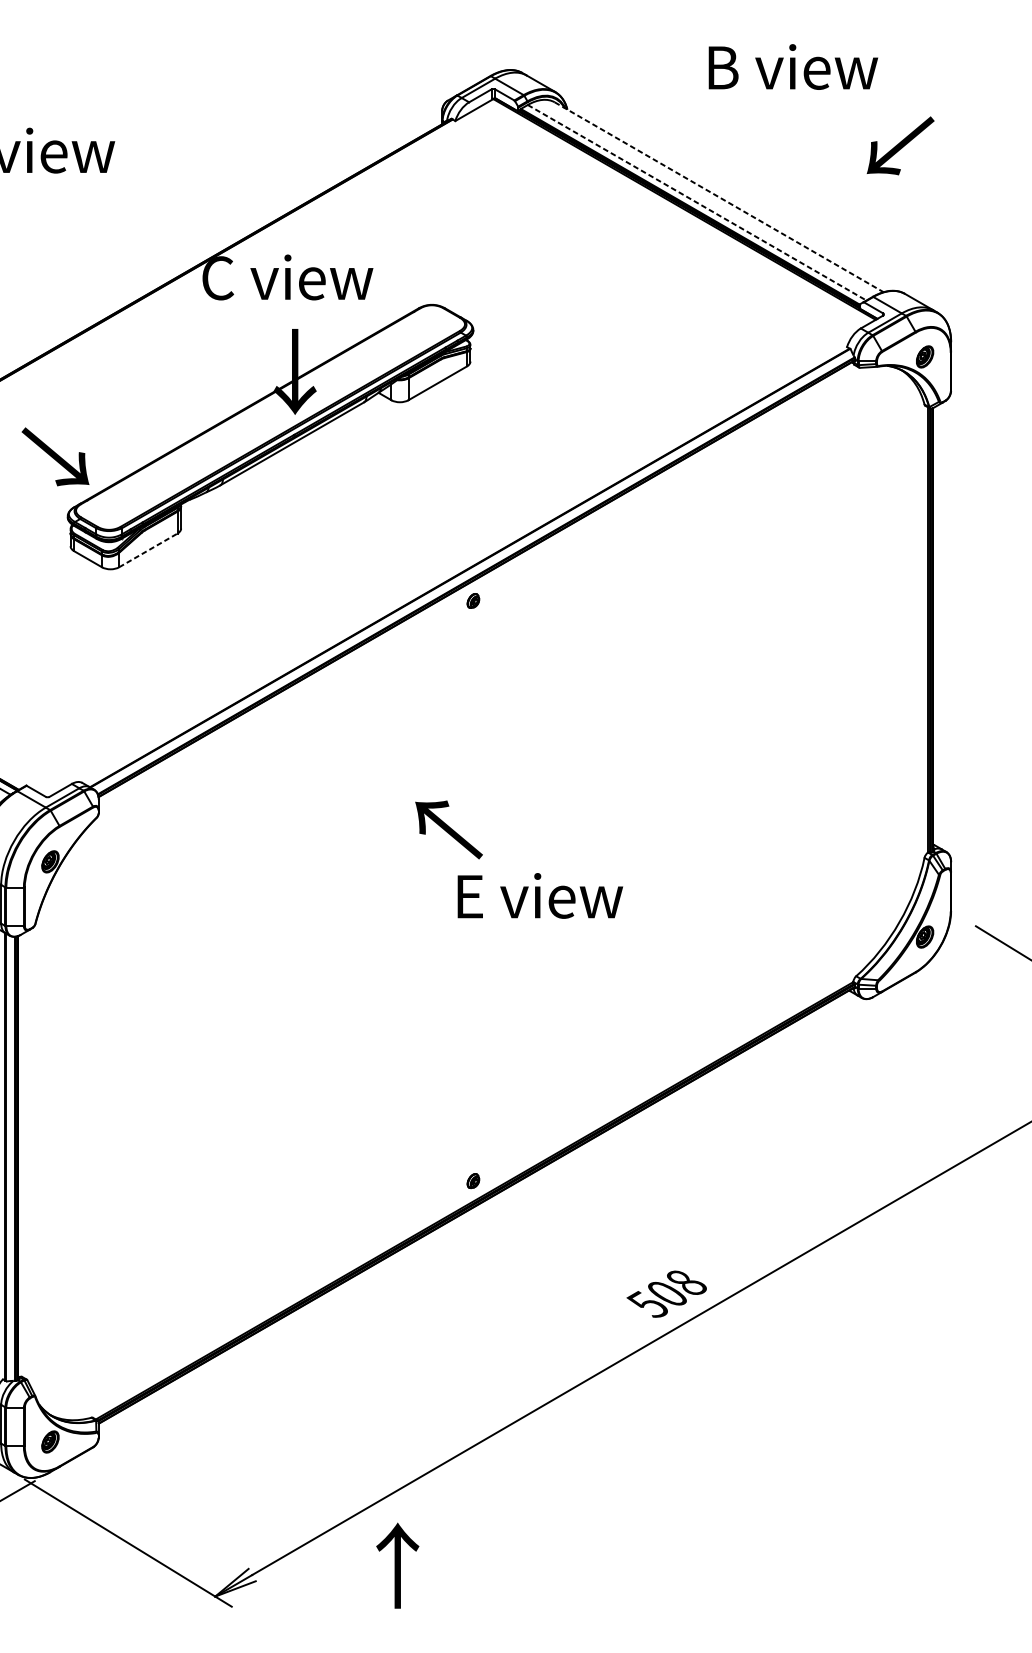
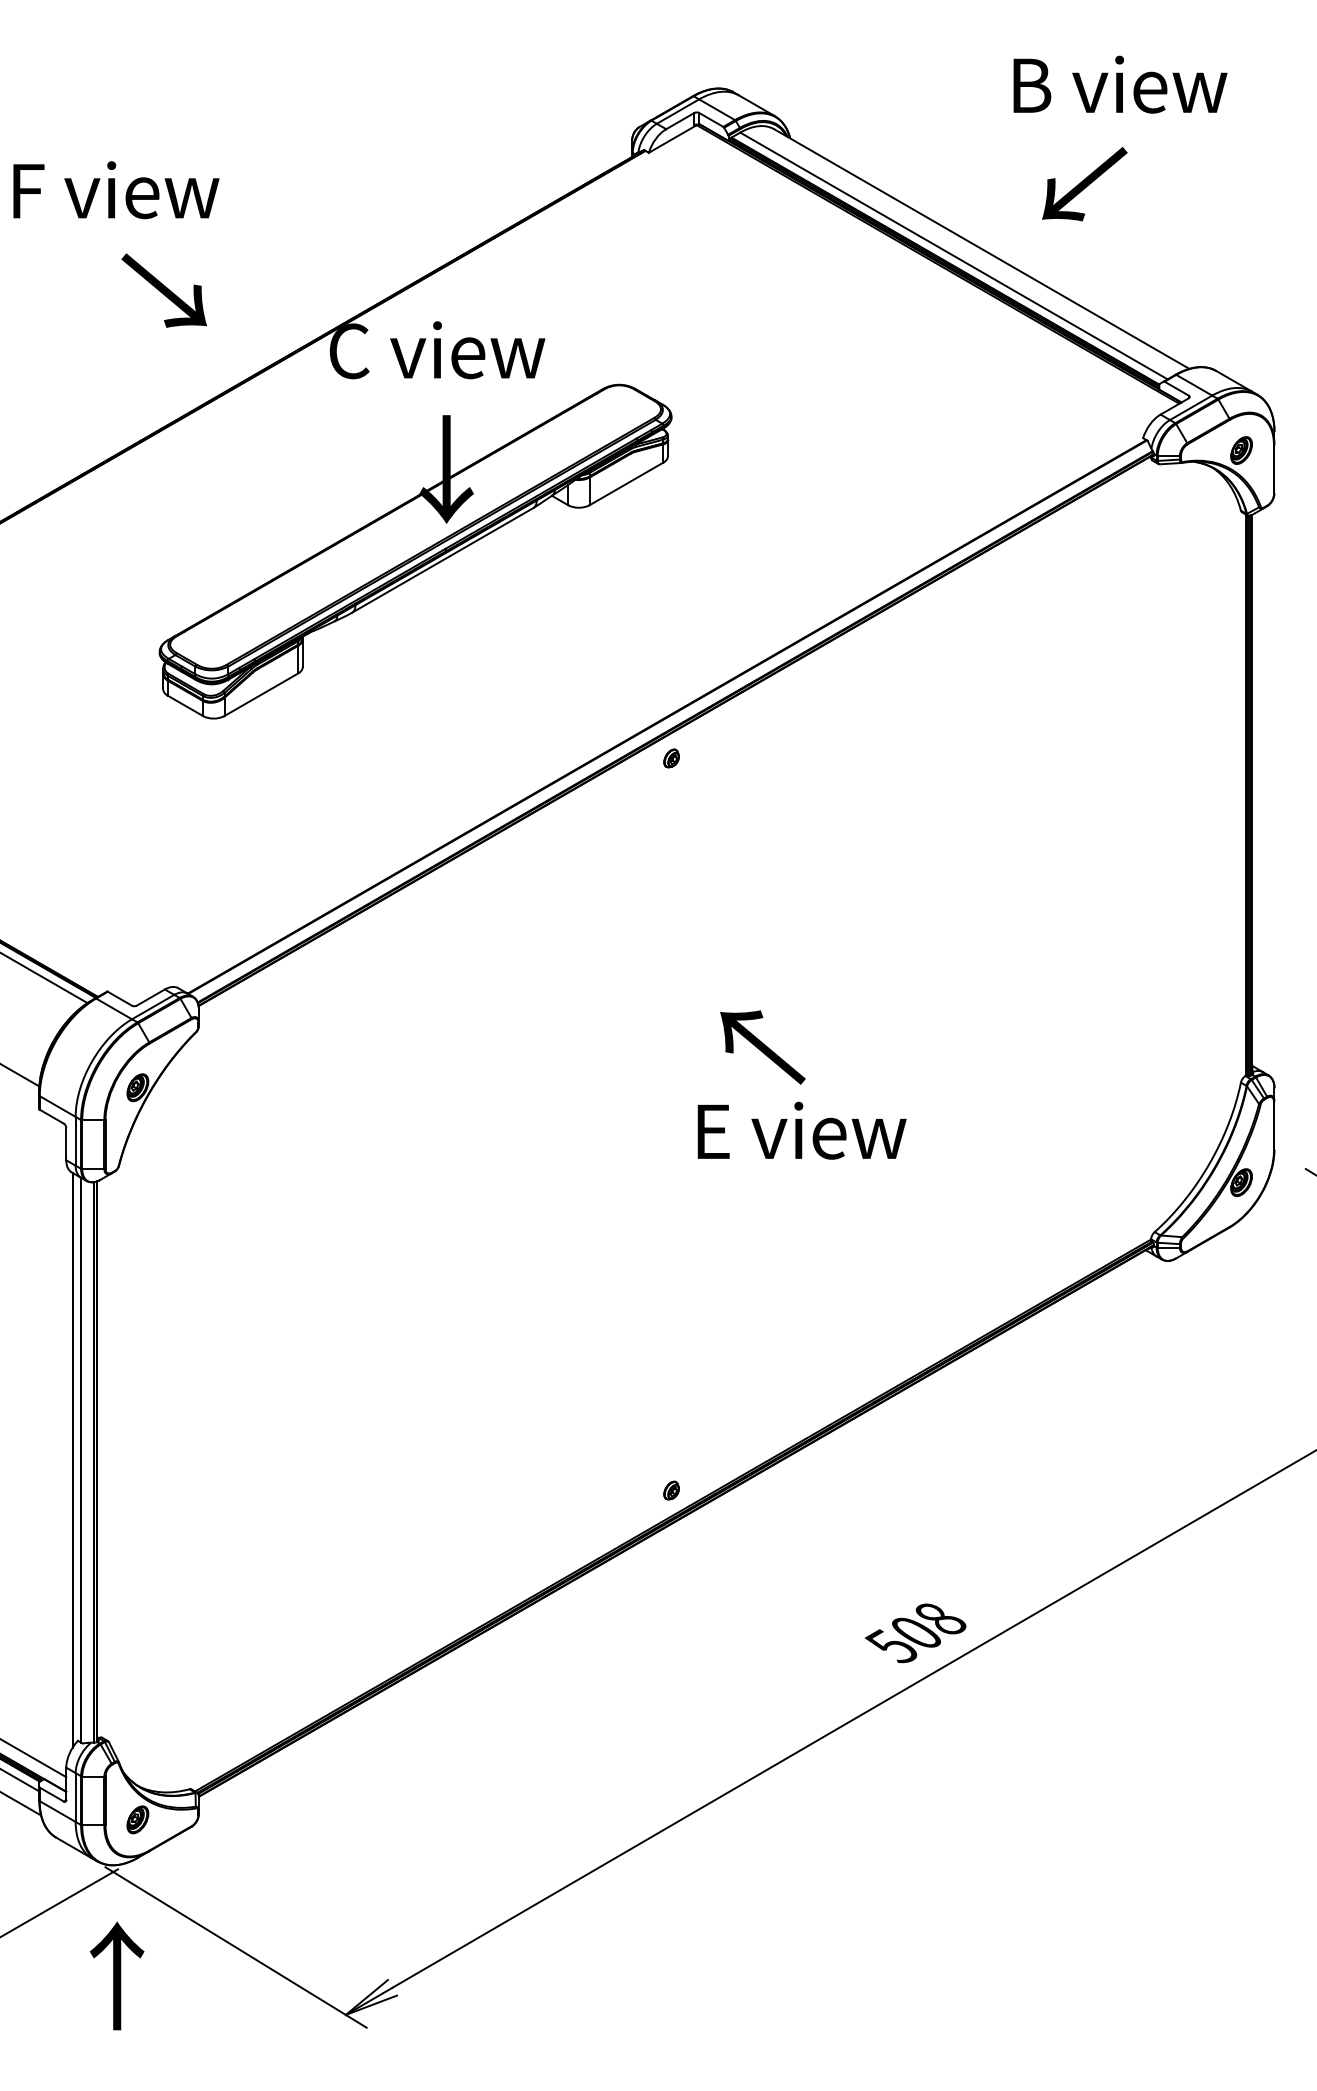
text: (793, 66) -> (1120, 84), moved
text: (900, 146) -> (1084, 184), moved
line: (718, 197) -> (981, 249), dashed -> solid
line: (696, 202) -> (953, 255), dashed -> solid
text: (54, 456) -> (163, 290), moved
line: (148, 550) -> (261, 694), dashed -> solid
text: (448, 829) -> (762, 1047), moved
text: (539, 895) -> (801, 1130), moved
text: (398, 1565) -> (117, 1975), moved

